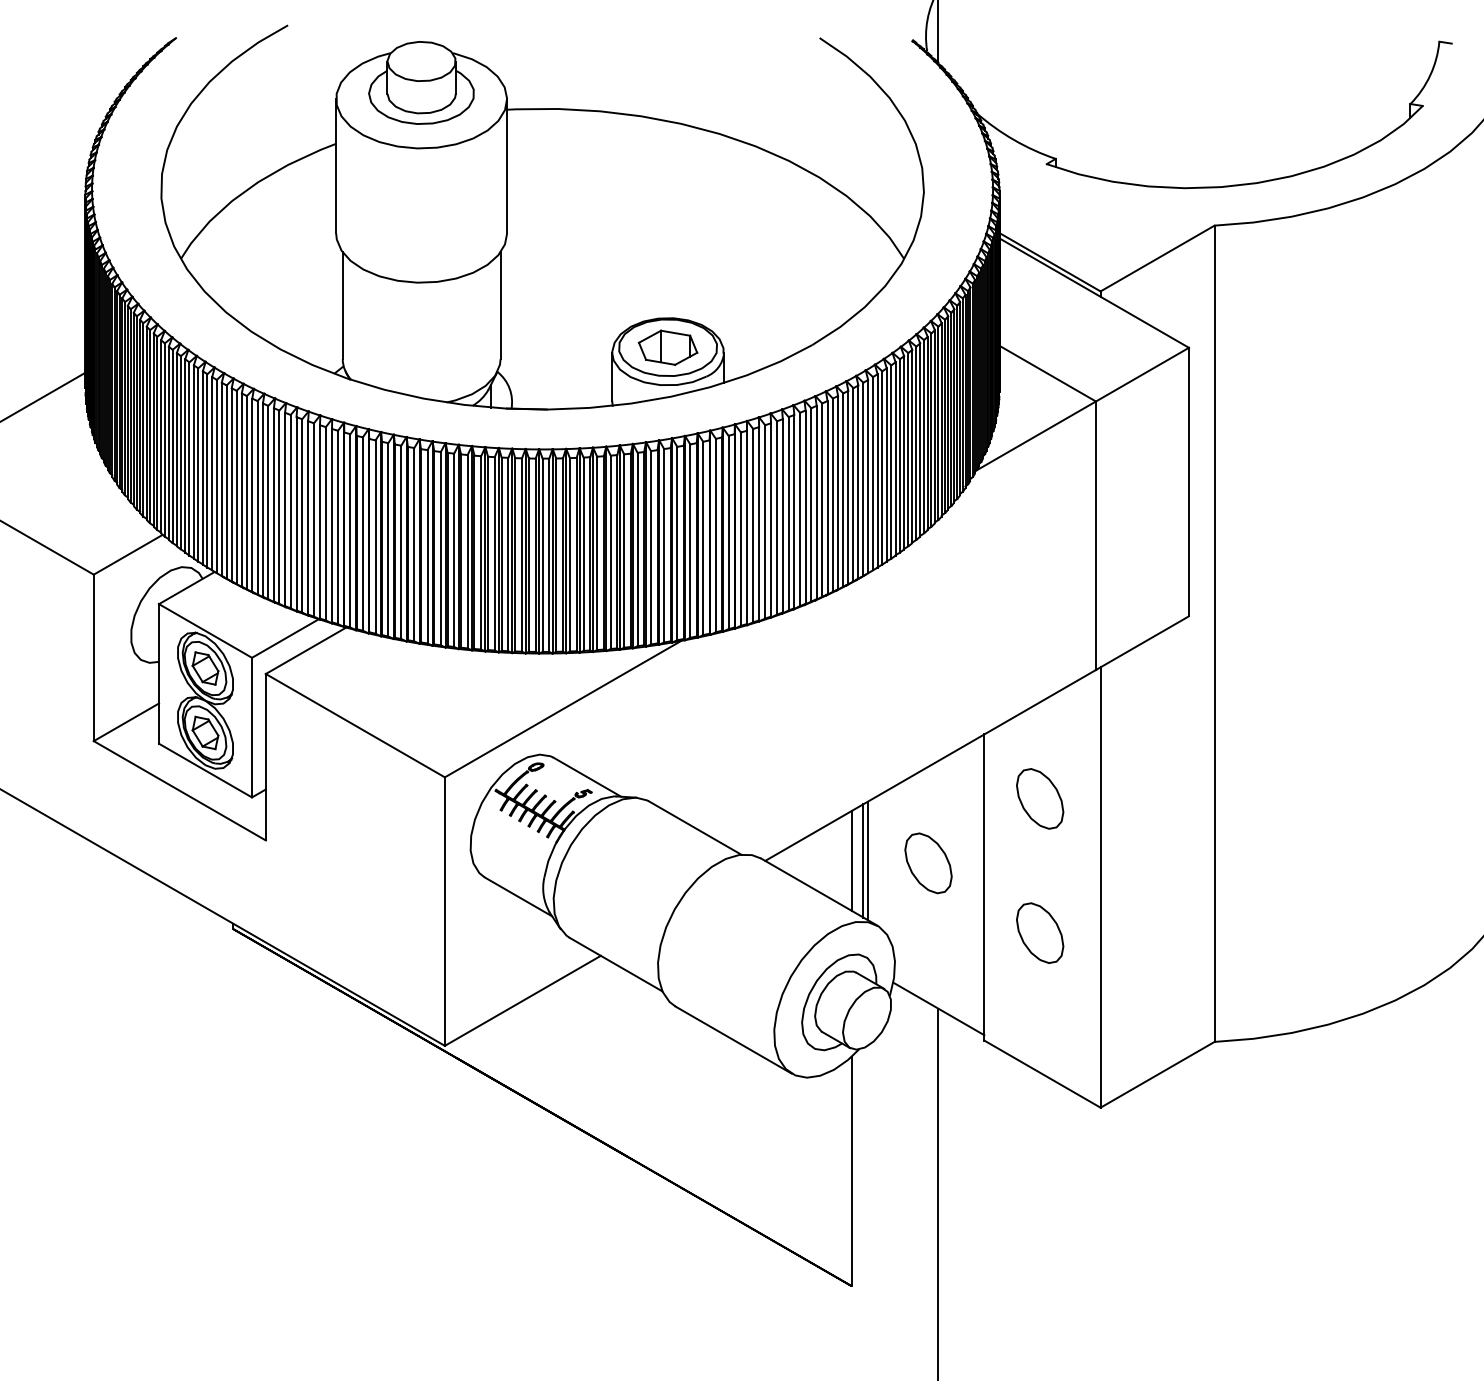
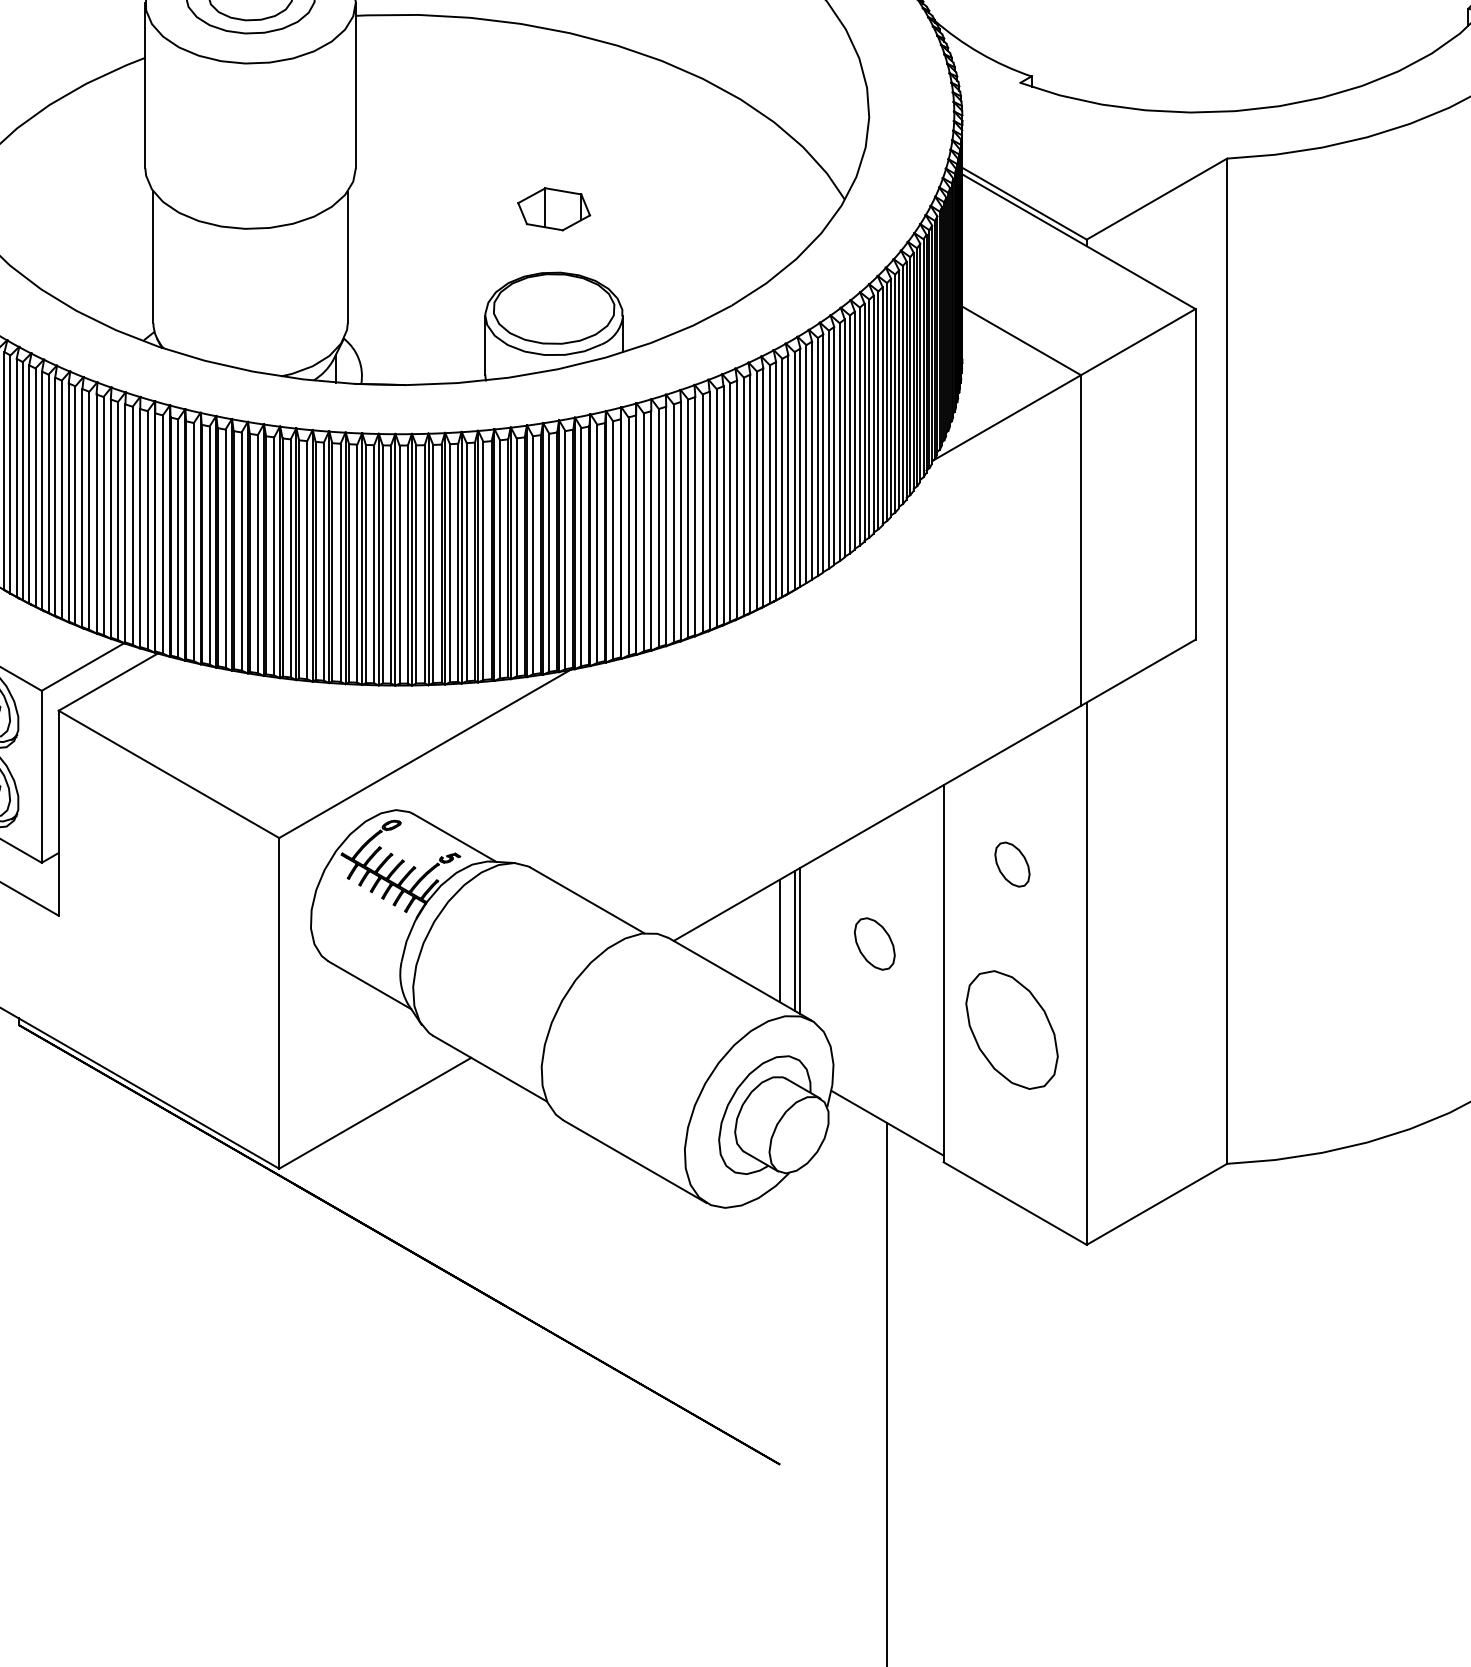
part: (667, 347) -> (553, 208), moved
part: (1040, 798) -> (1012, 864), size x0.6
part: (928, 863) -> (874, 944), size x0.7
part: (1040, 932) -> (1012, 1029), size x1.6
line: (851, 1171) -> (779, 1323), removed

